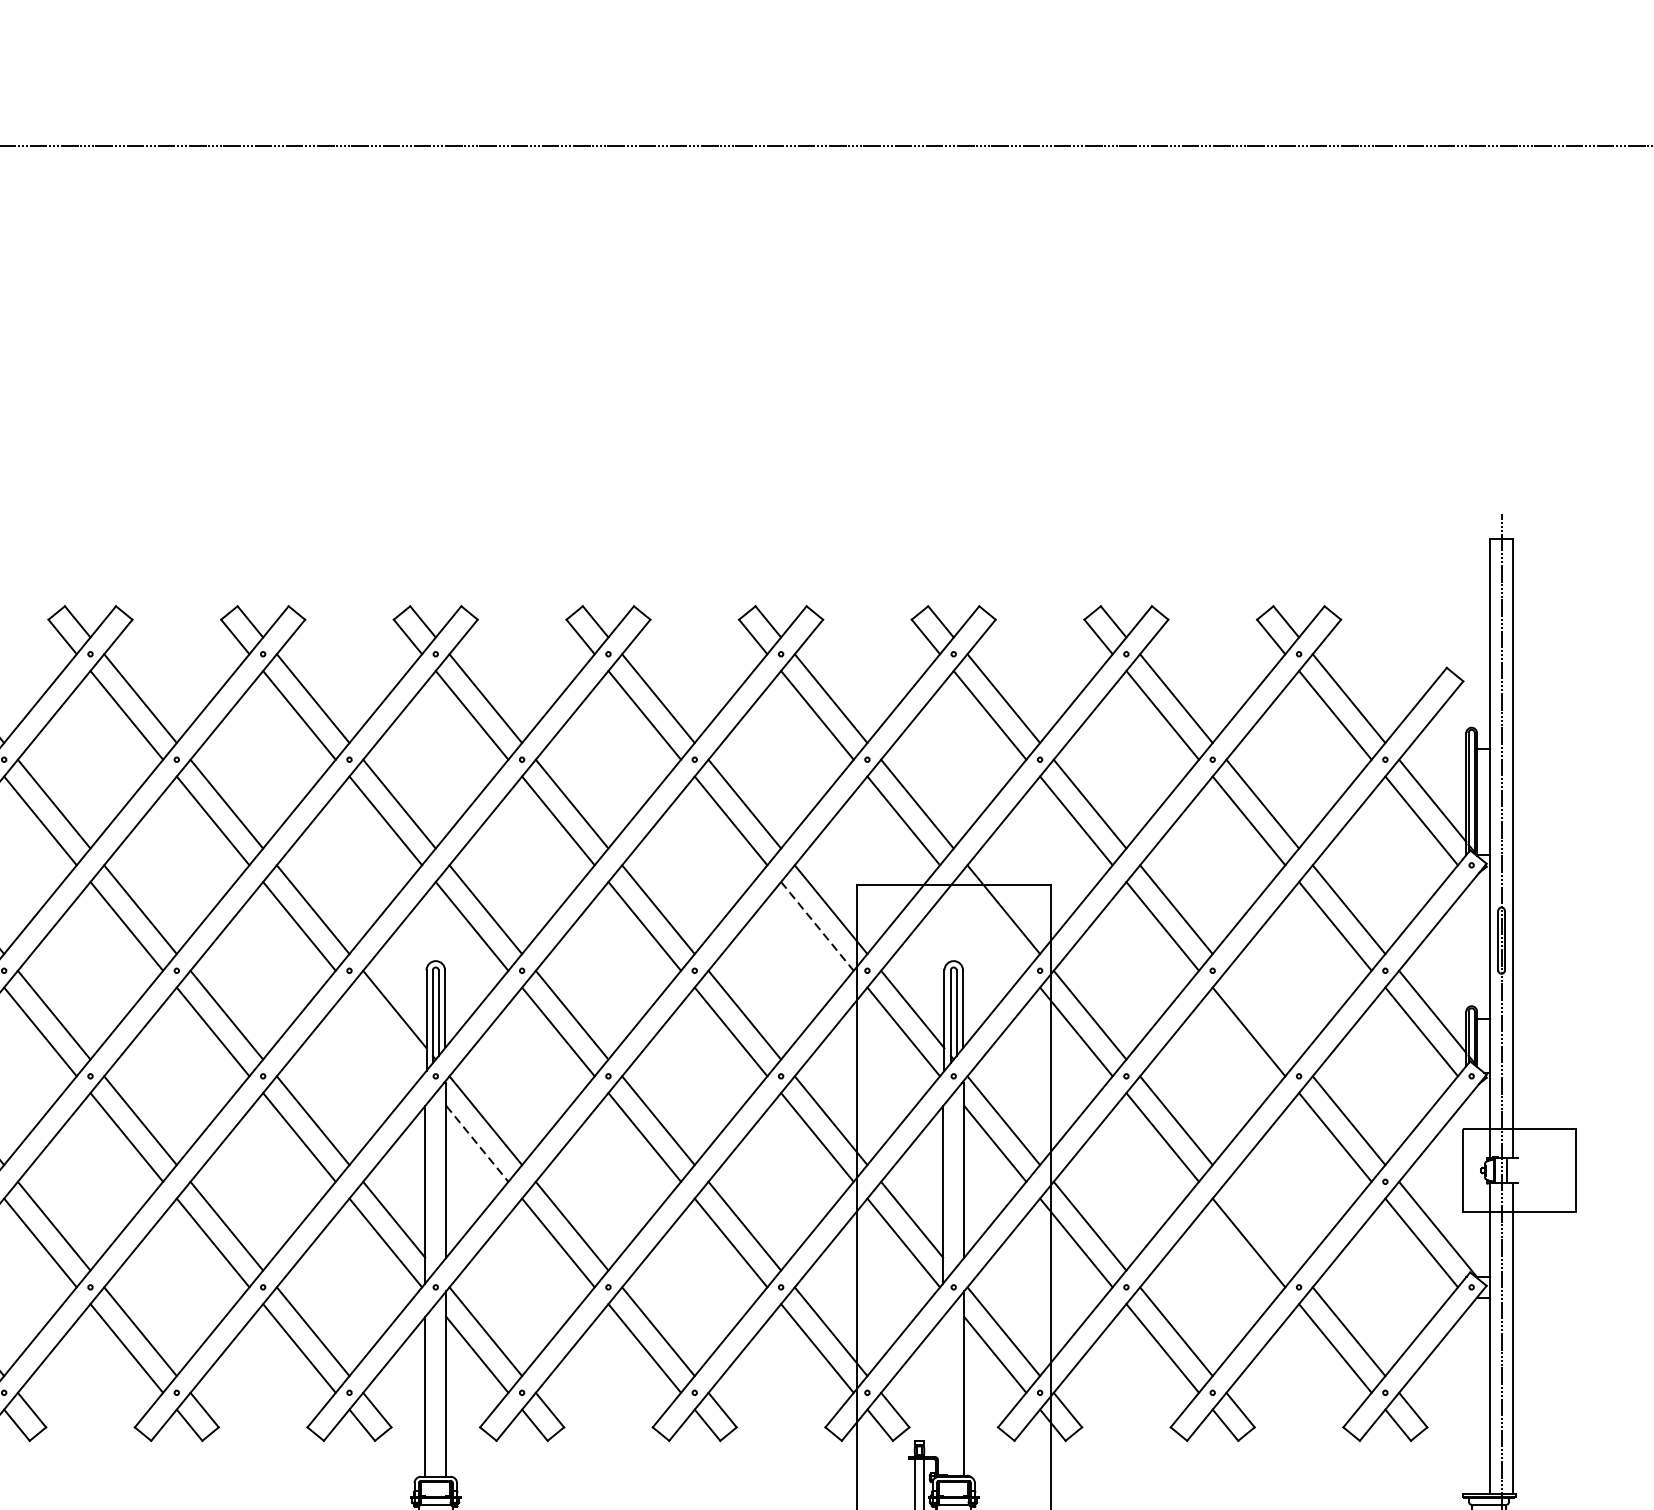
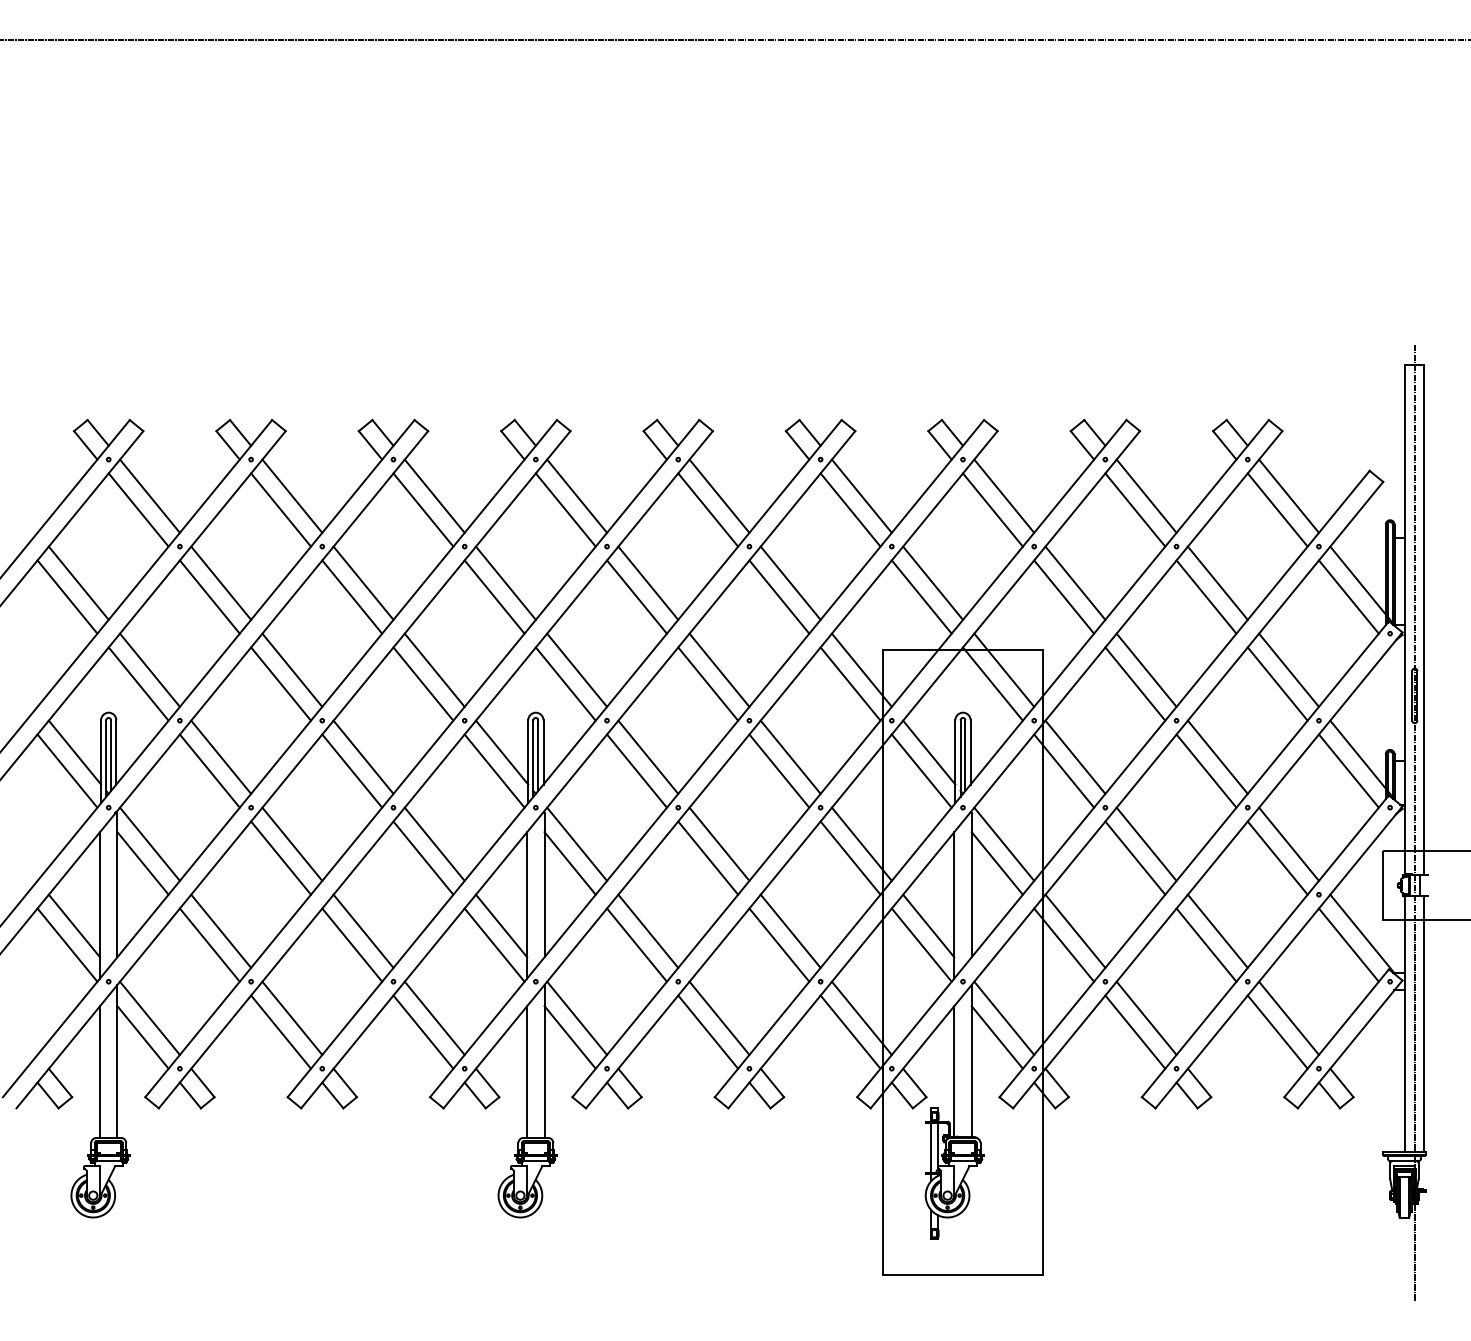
line: (989, 925) -> (992, 683), added
line: (817, 926) -> (850, 684), dashed -> solid
line: (1262, 1014) -> (1217, 756), added
line: (385, 1031) -> (494, 770), added
line: (477, 1143) -> (570, 863), dashed -> solid
line: (1262, 1225) -> (1217, 930), added
line: (943, 1396) -> (954, 1071), added

